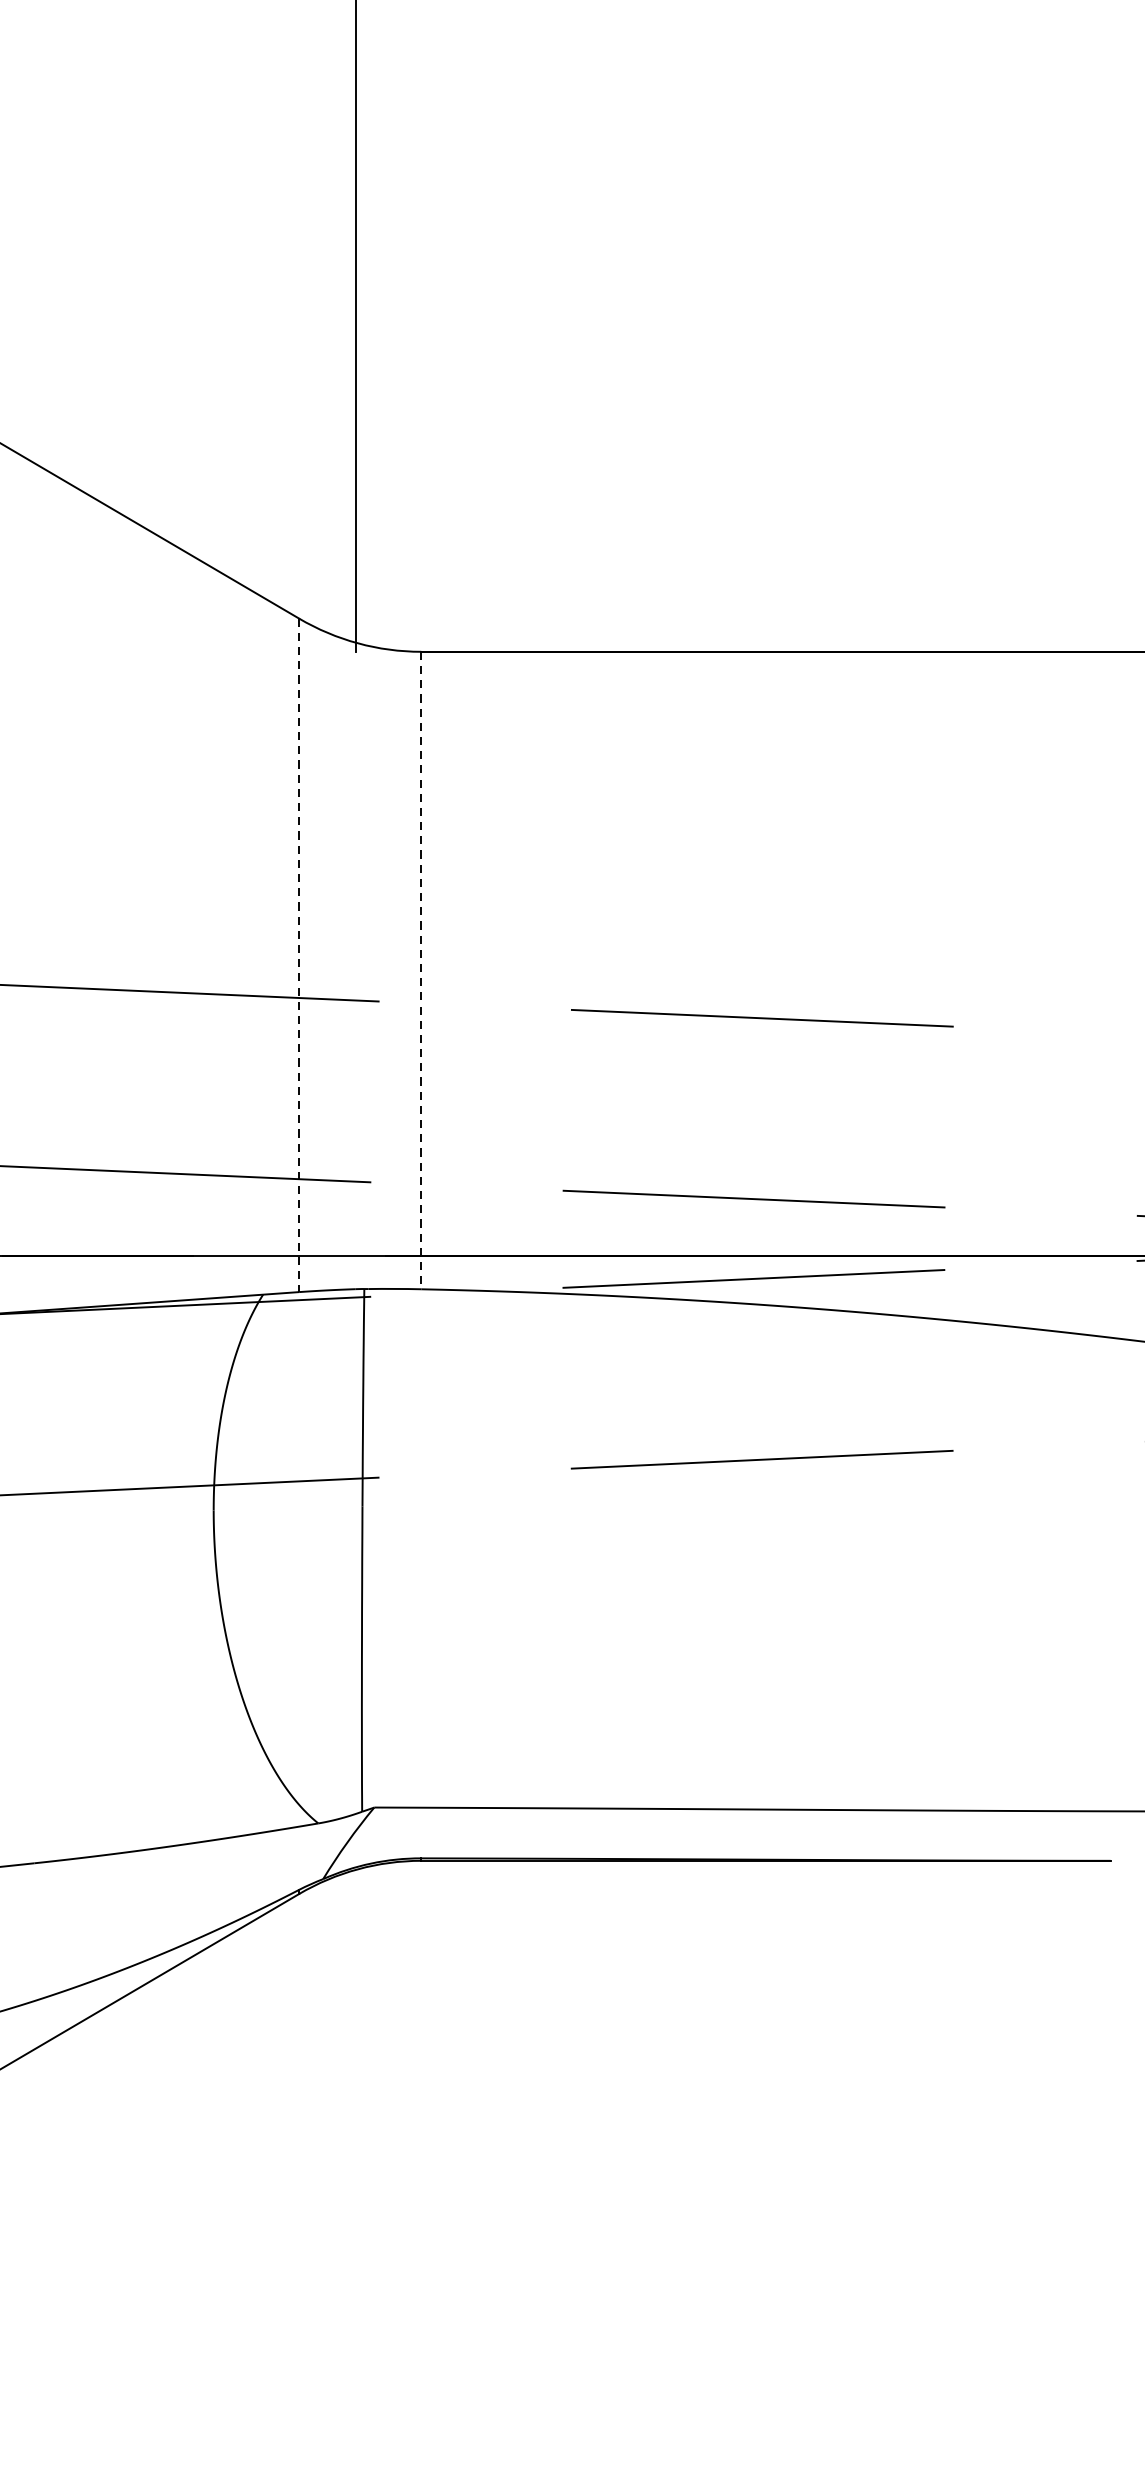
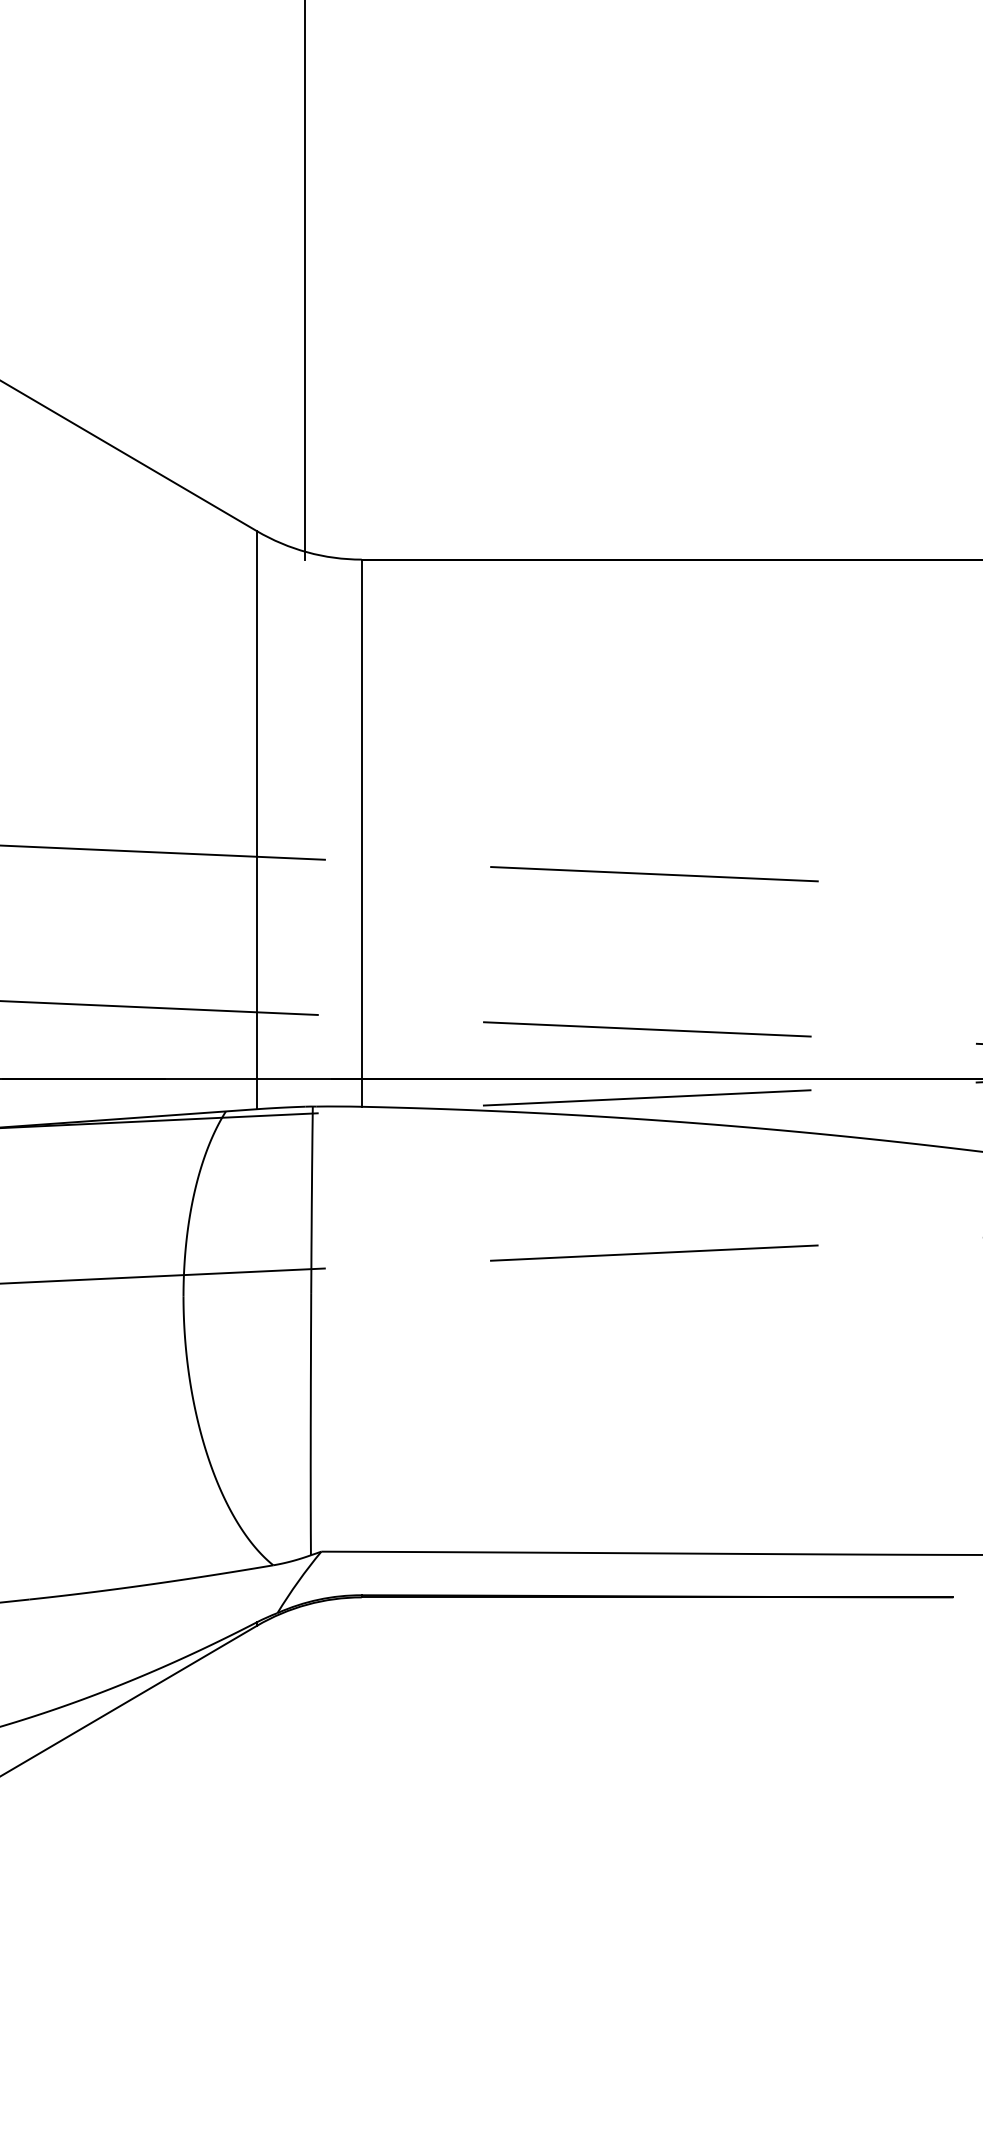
line: (298, 955) -> (256, 820), dashed -> solid
line: (421, 970) -> (361, 833), dashed -> solid

